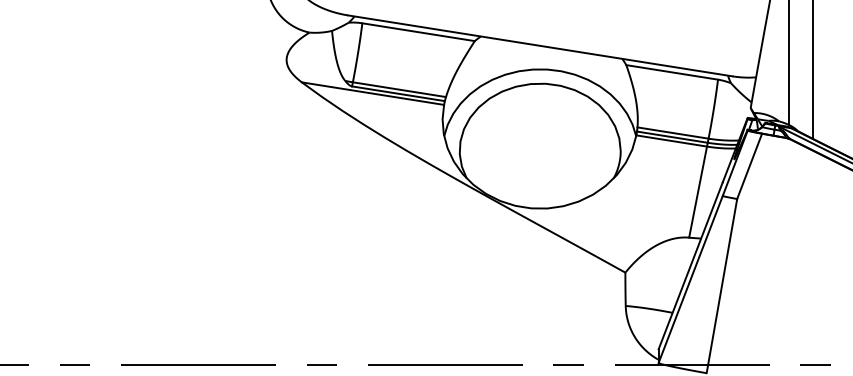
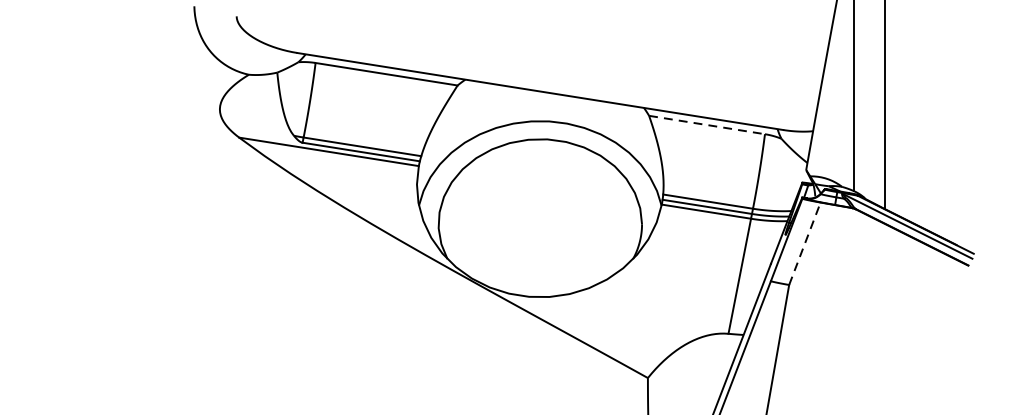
line: (672, 72) -> (707, 125), solid -> dashed
line: (749, 166) -> (804, 243), solid -> dashed

